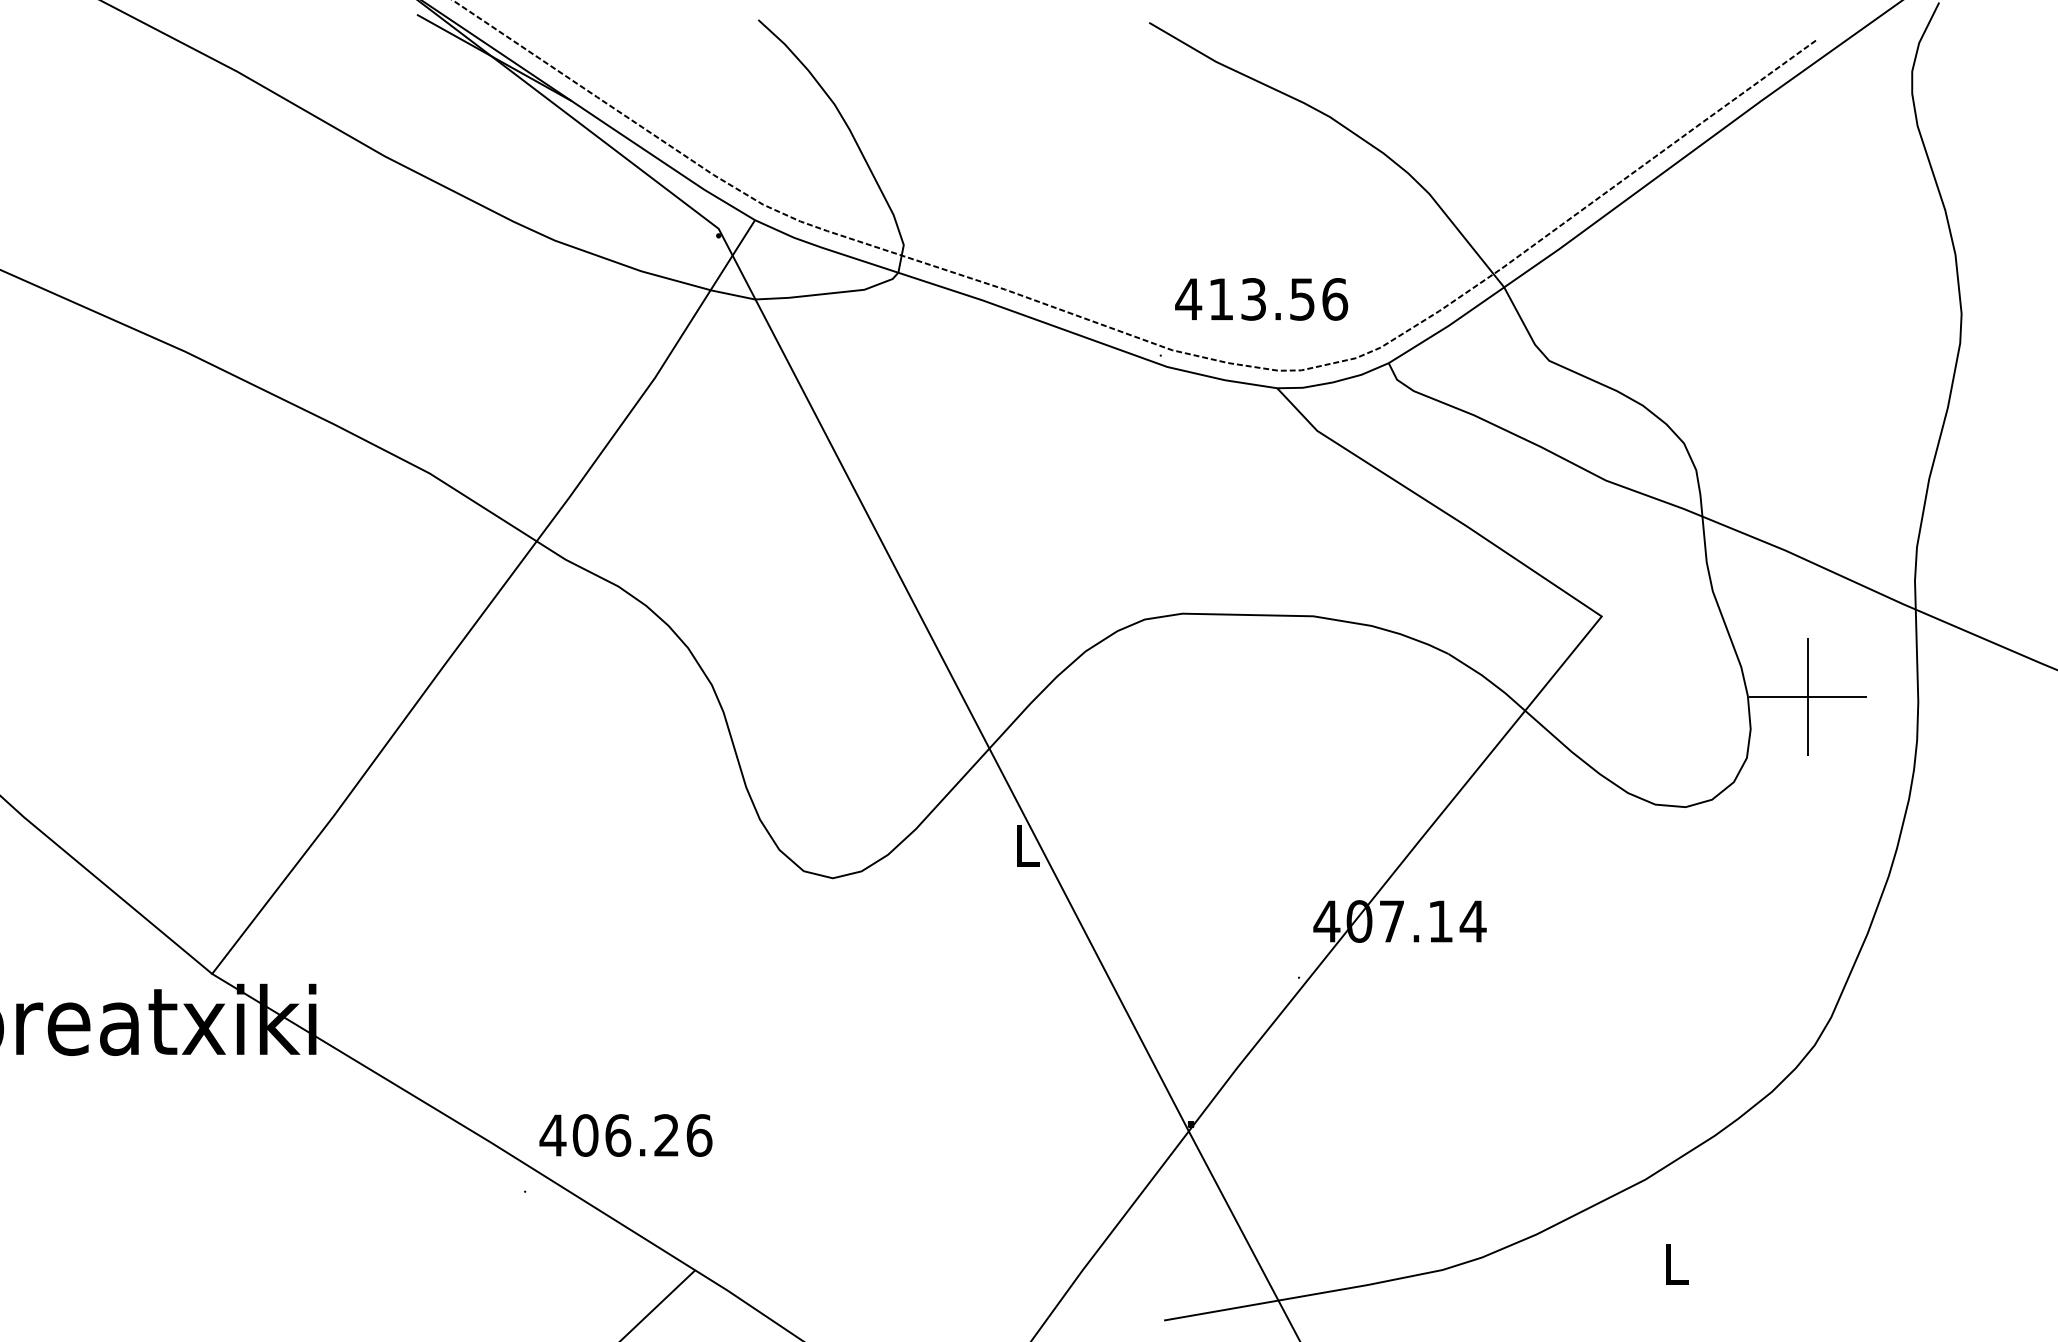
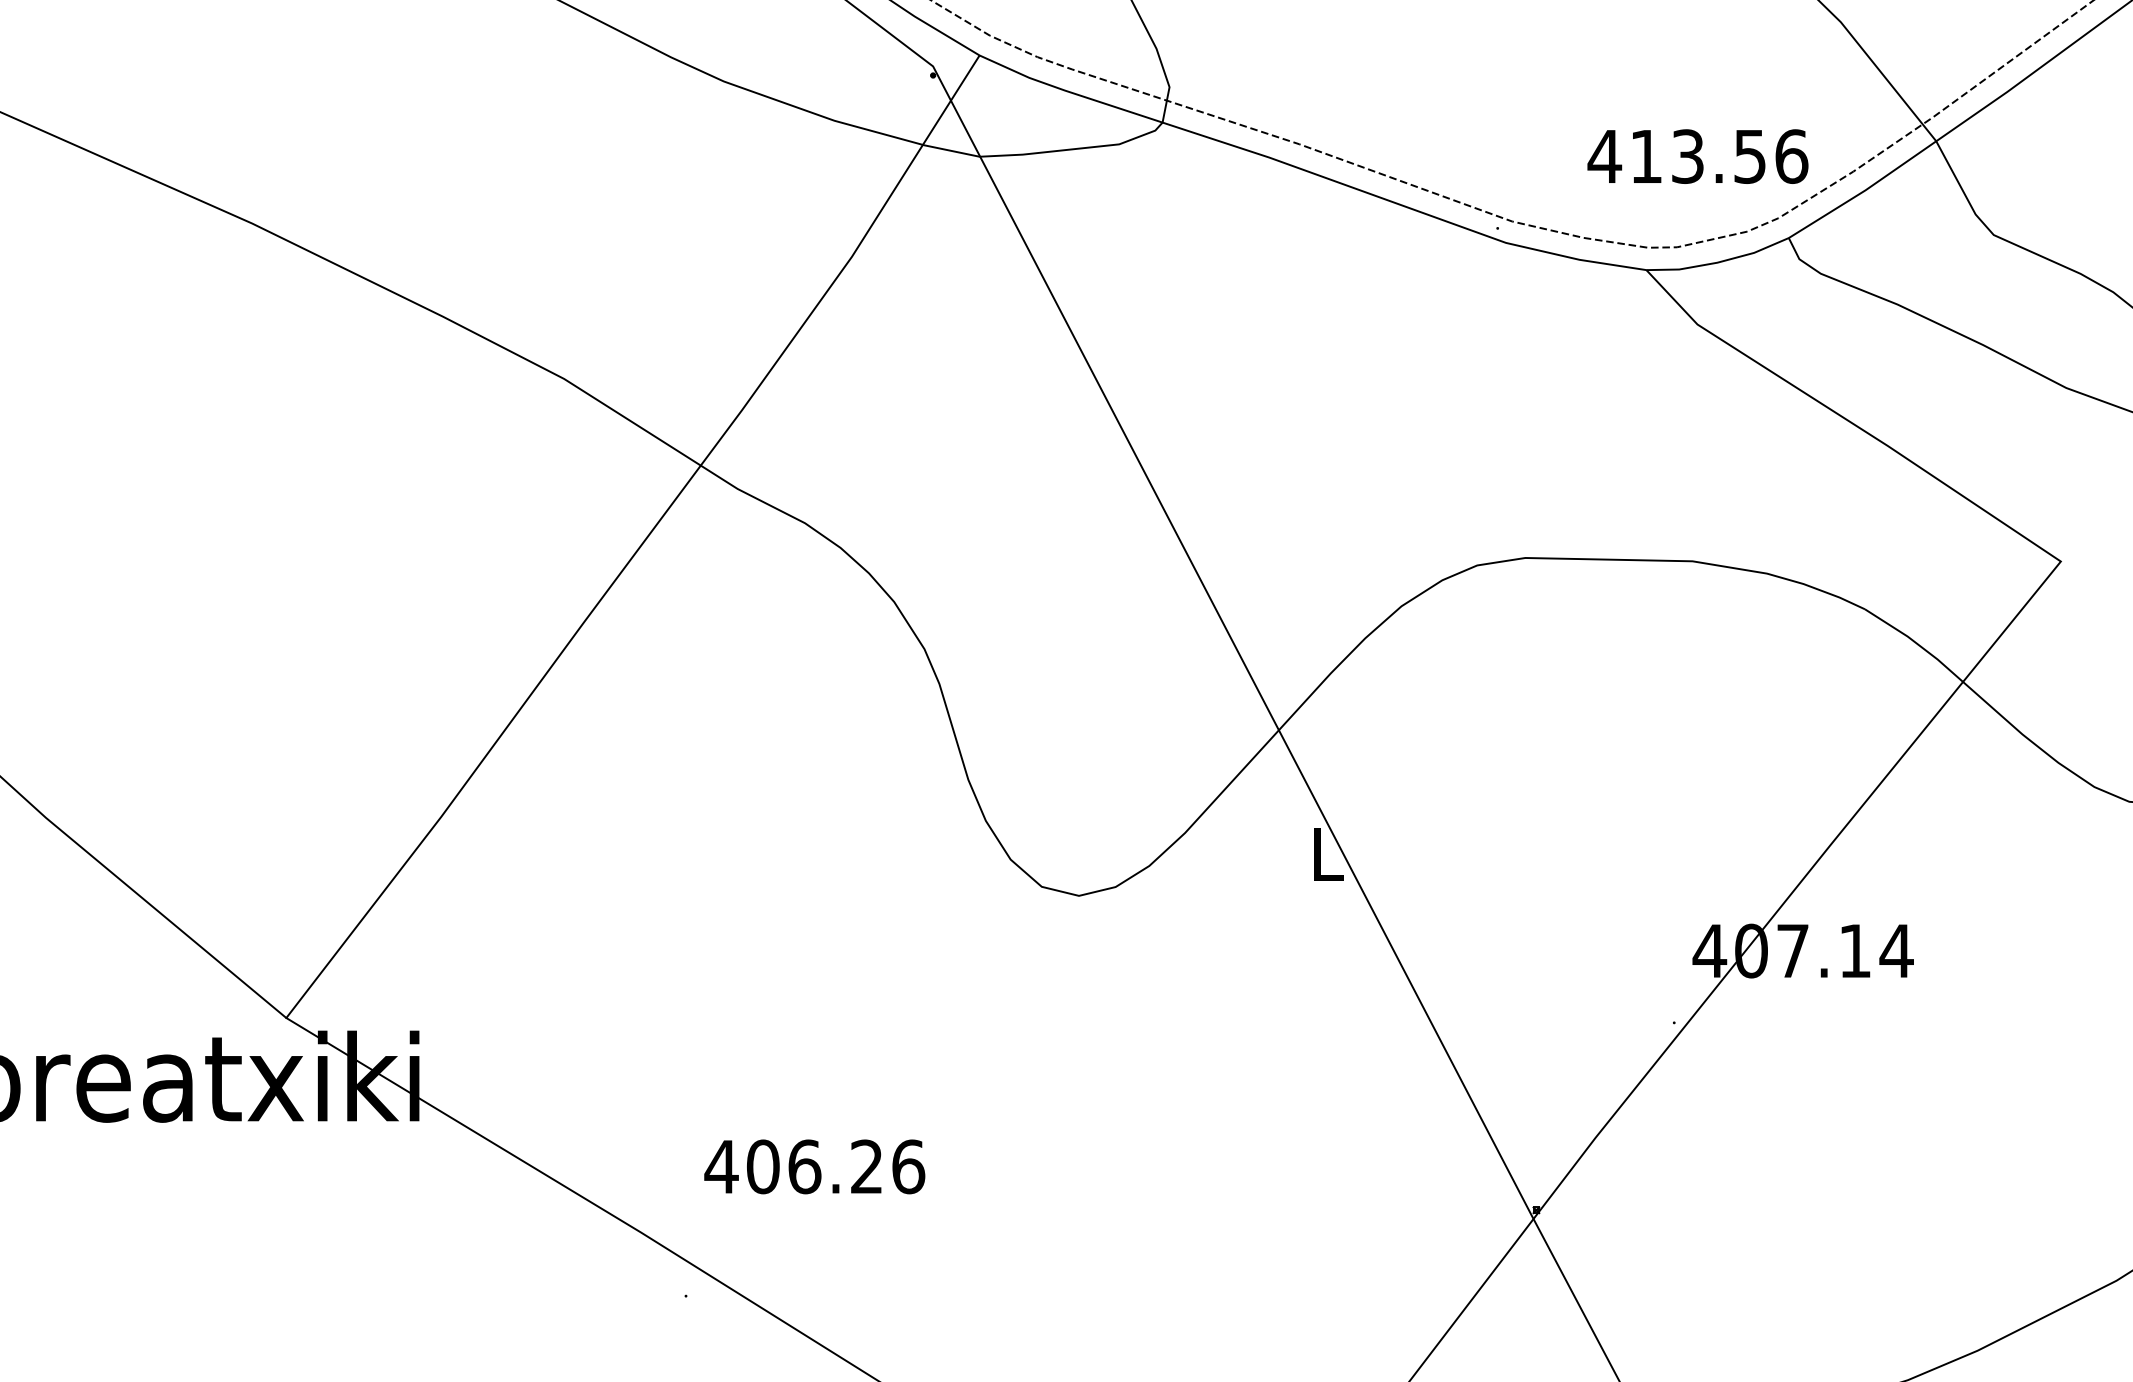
text: (1261, 299) -> (1697, 156), moved
text: (625, 1135) -> (814, 1166), moved

